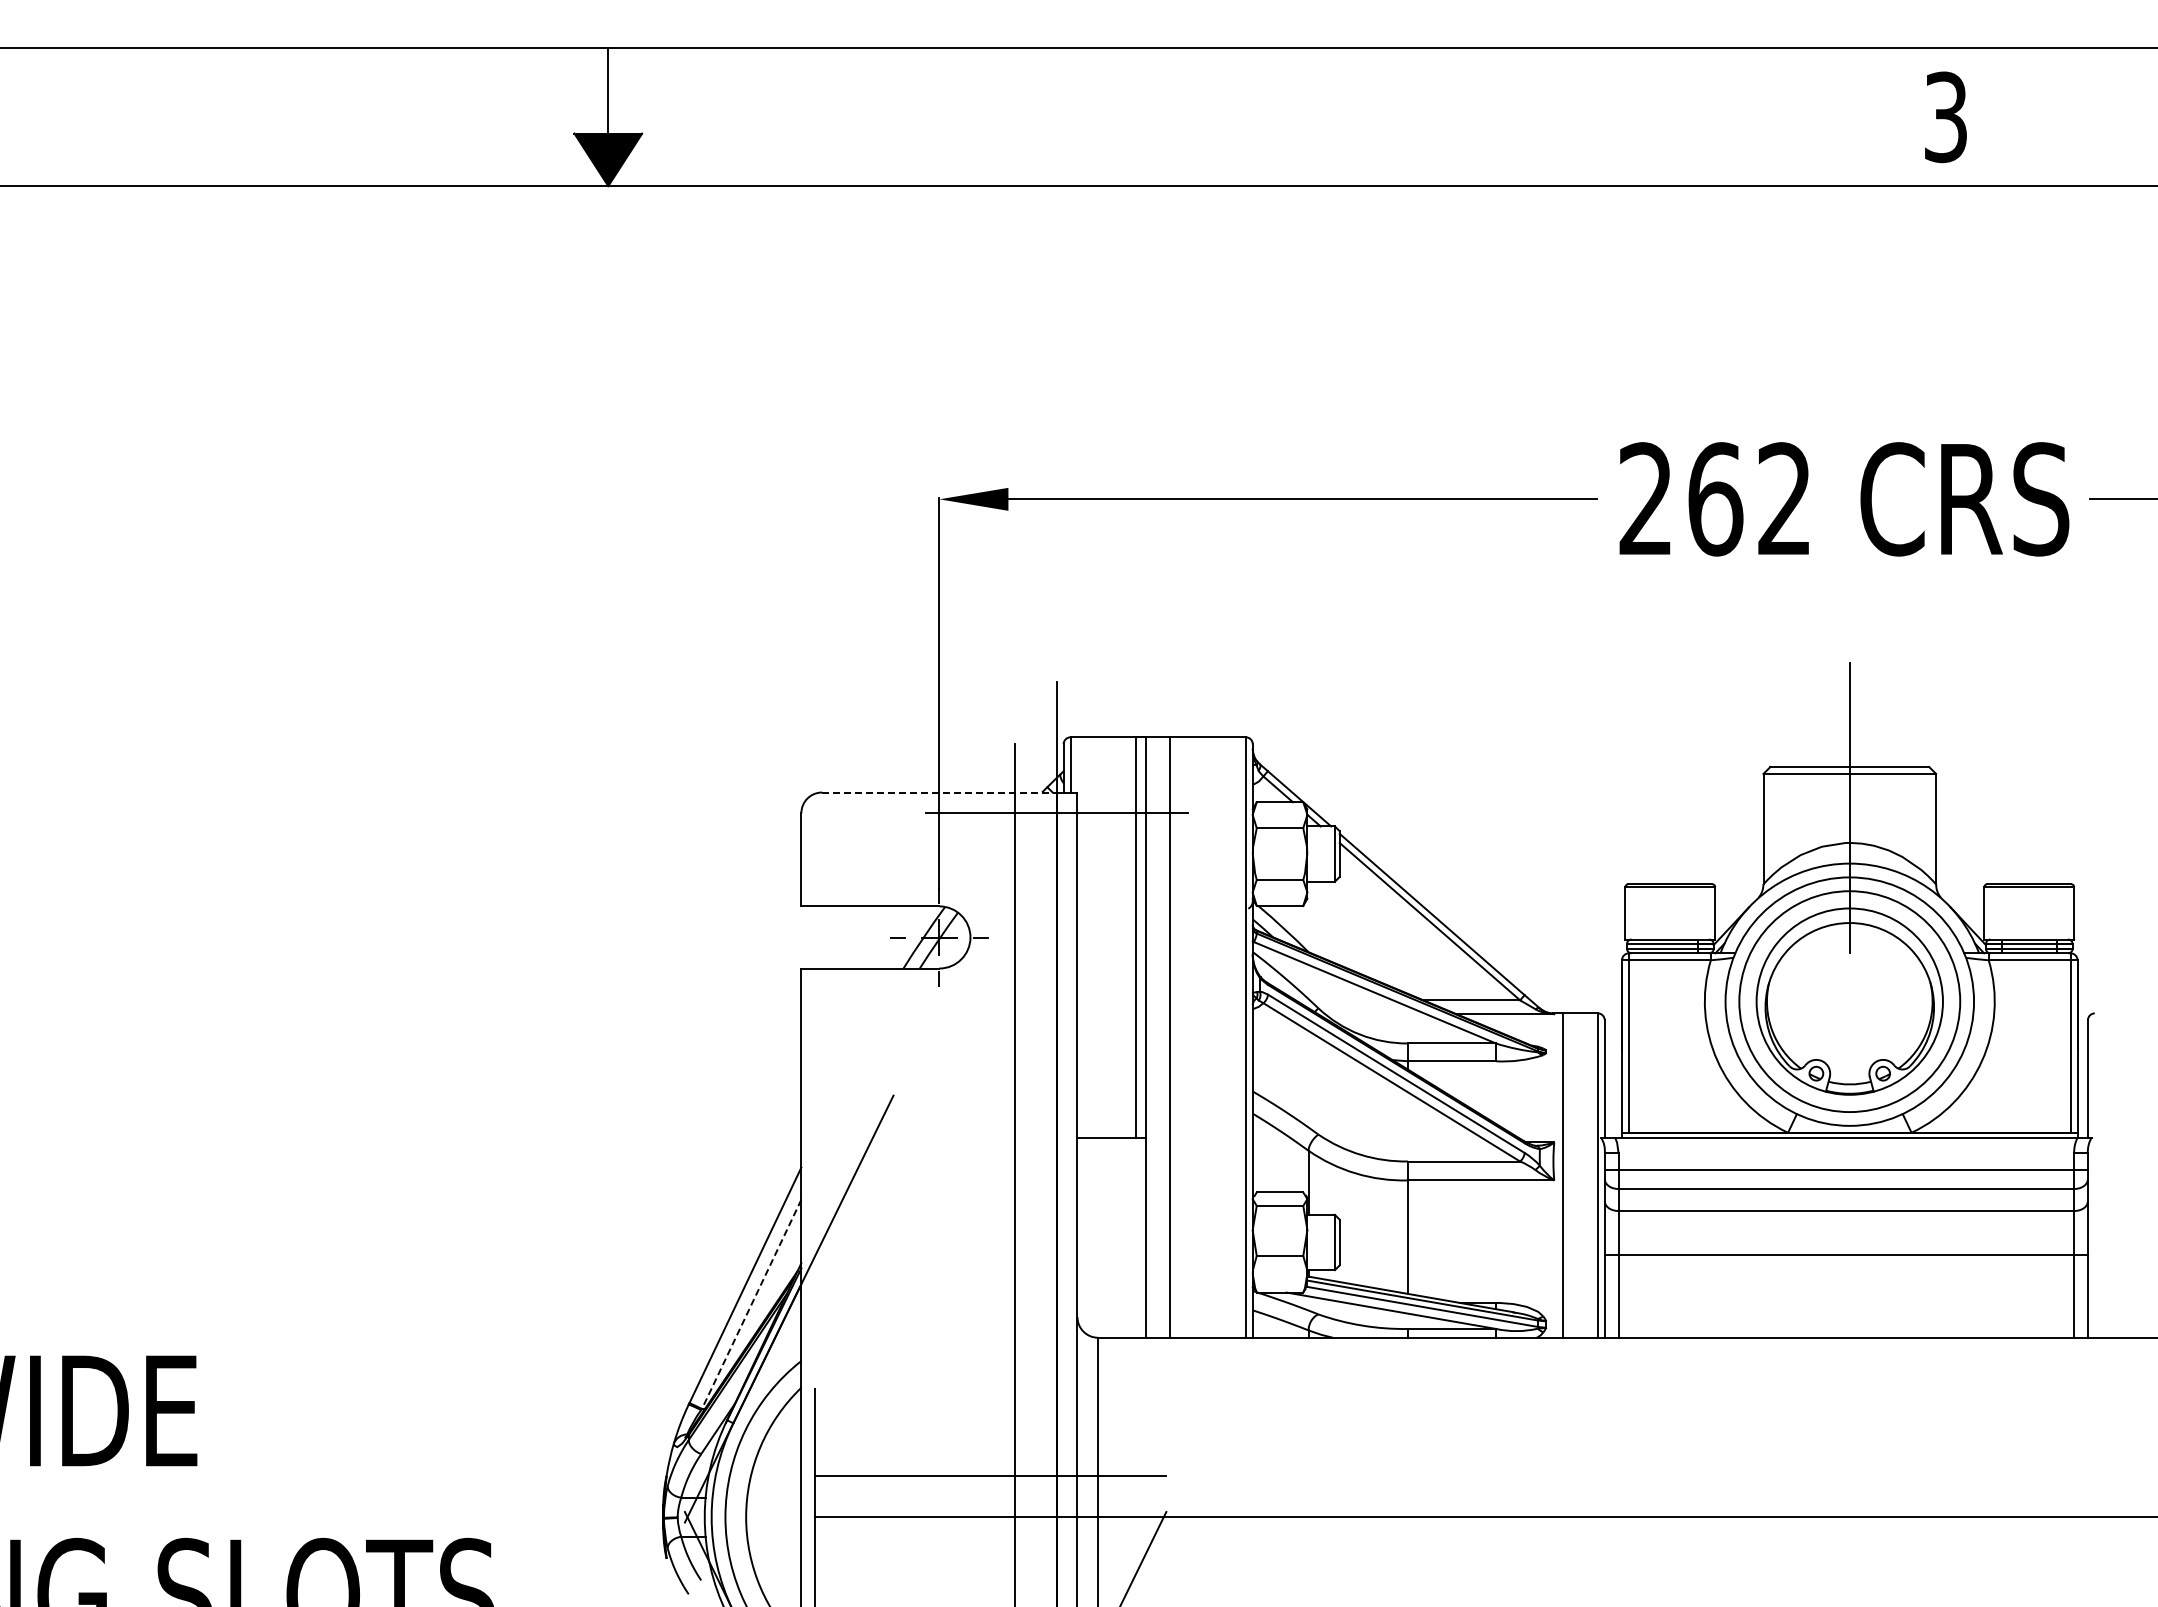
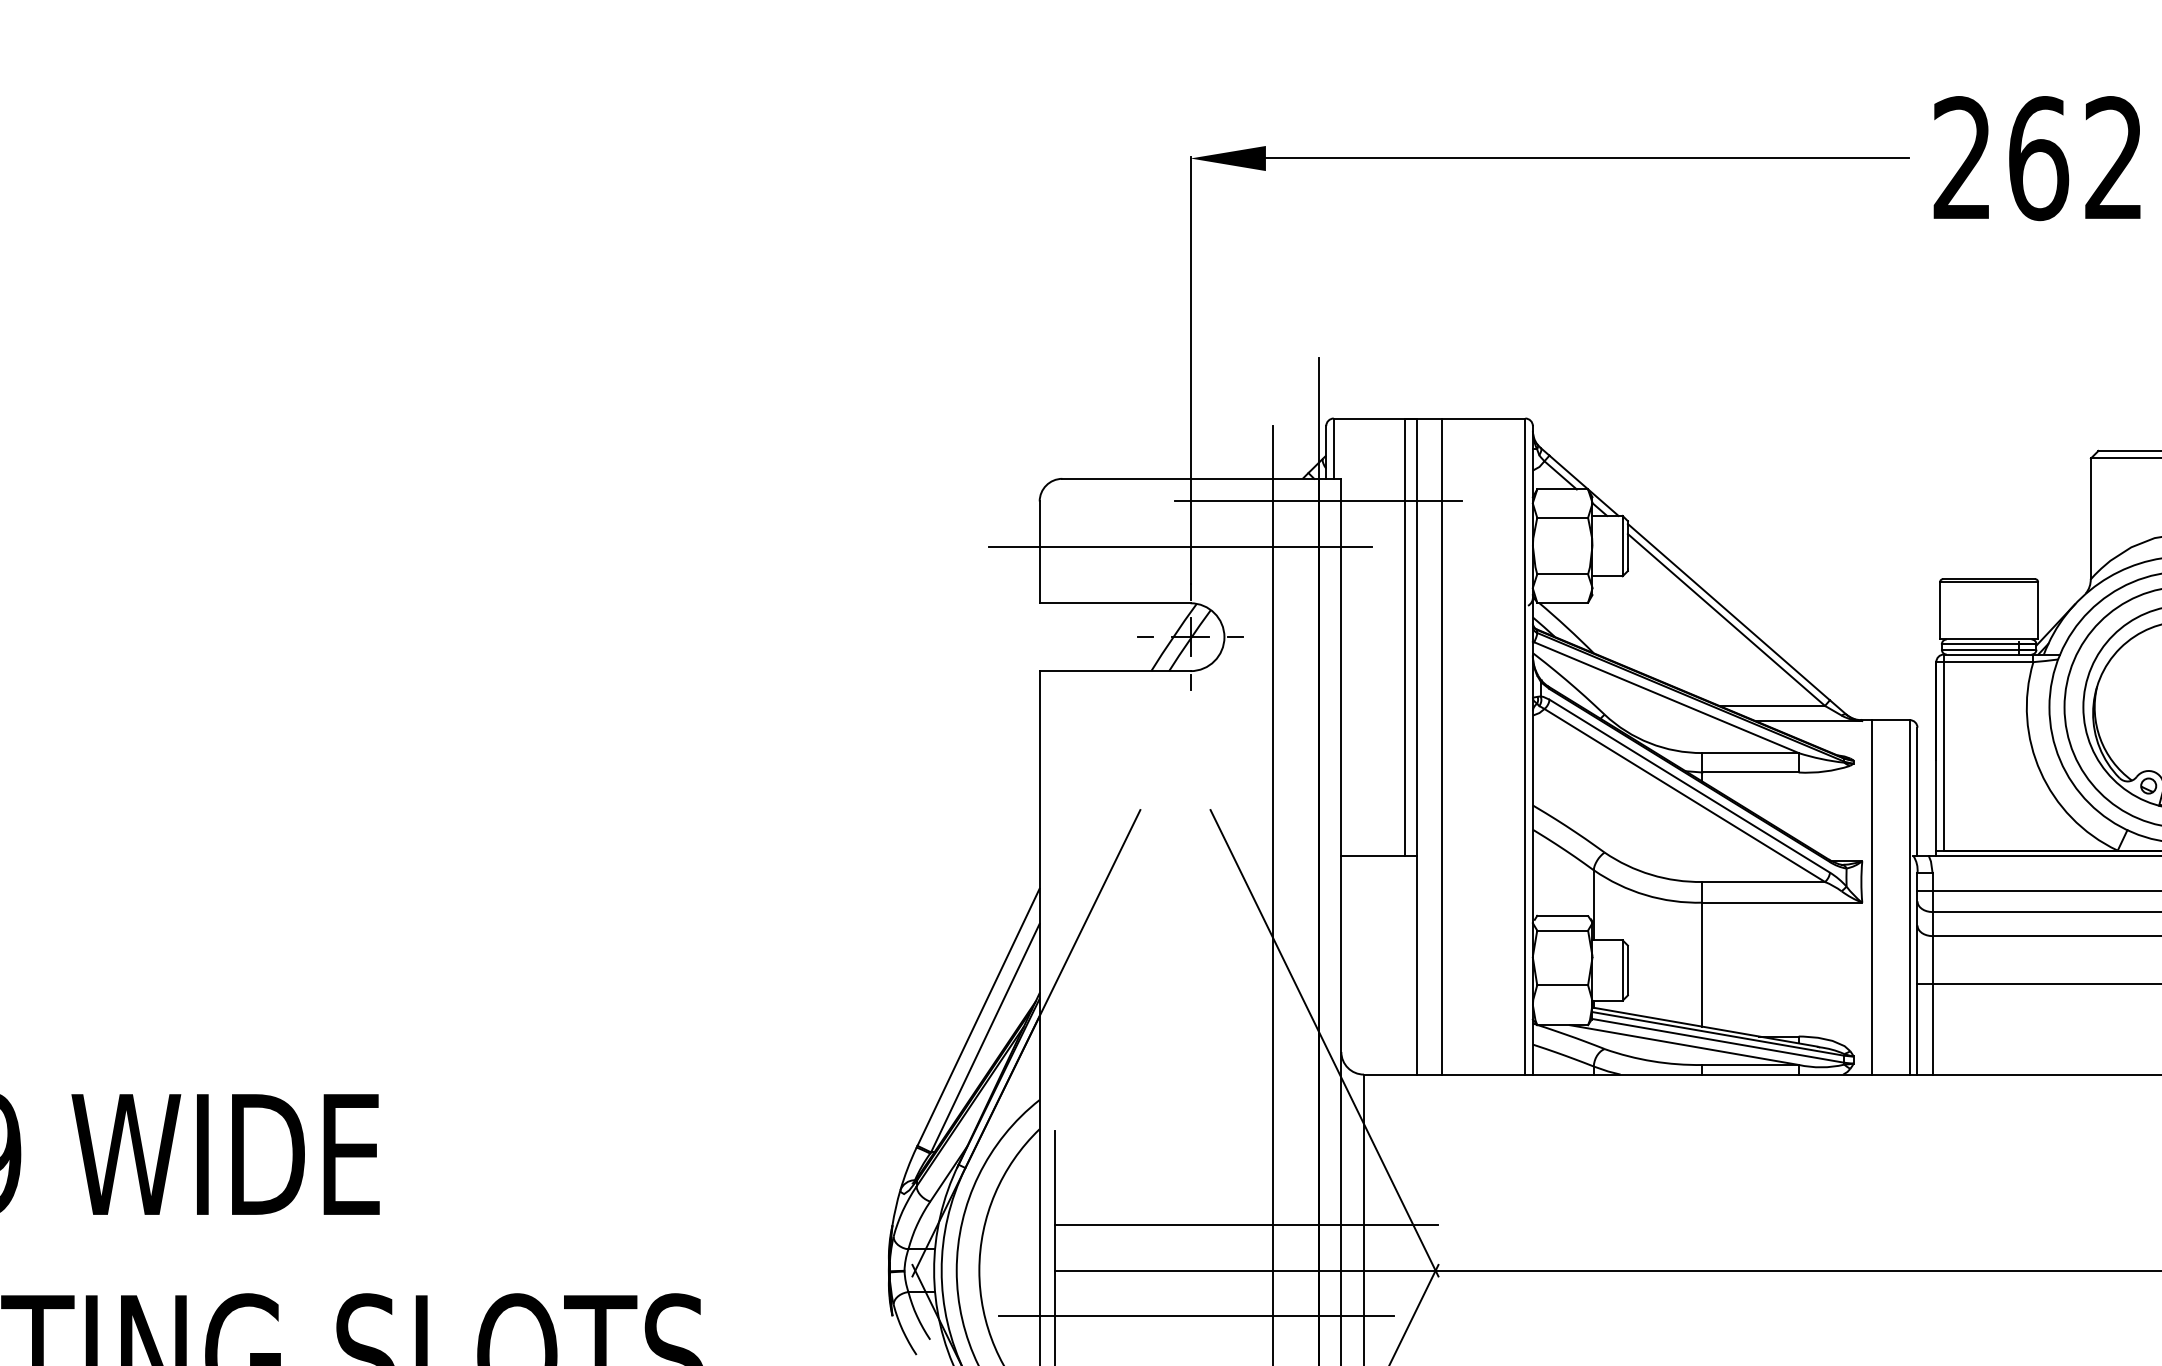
line: (939, 792) -> (1190, 478), dashed -> solid
line: (929, 854) -> (1179, 546), added
line: (751, 1304) -> (985, 1038), dashed -> solid
line: (1061, 1308) -> (1323, 1042), added
line: (944, 1558) -> (1196, 1315), added

